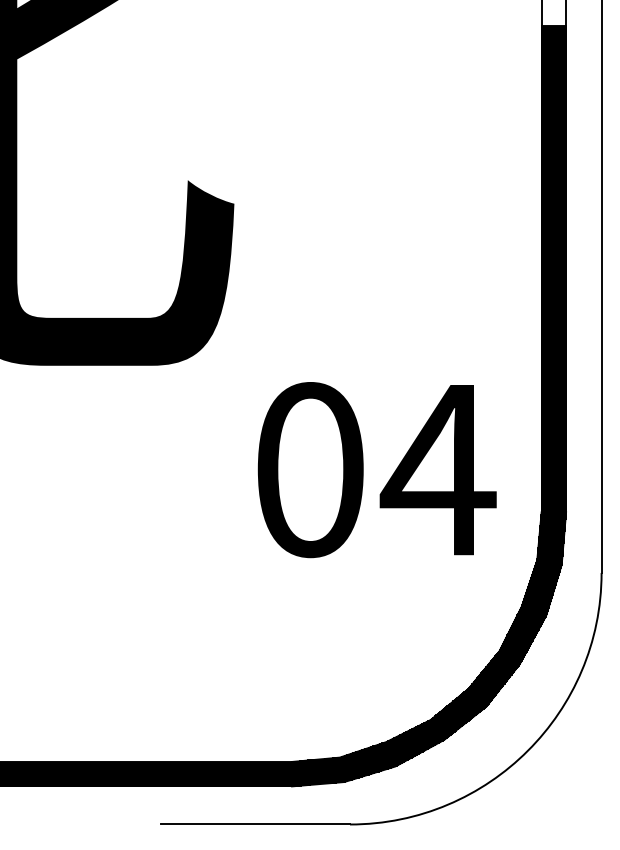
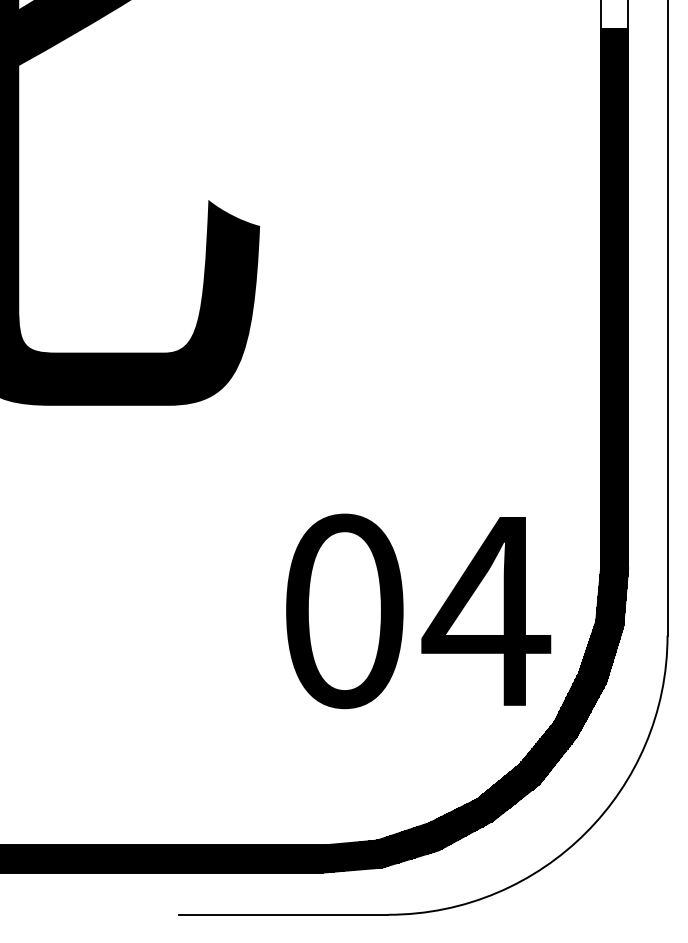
text: (376, 470) -> (417, 611), moved

